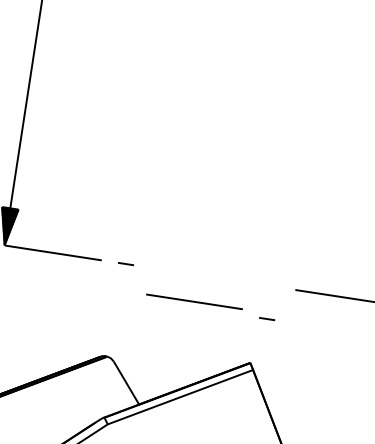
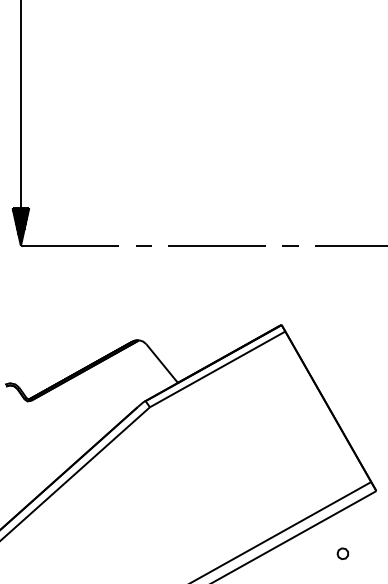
line: (193, 301) -> (216, 245), moved
line: (267, 318) -> (290, 245), moved

